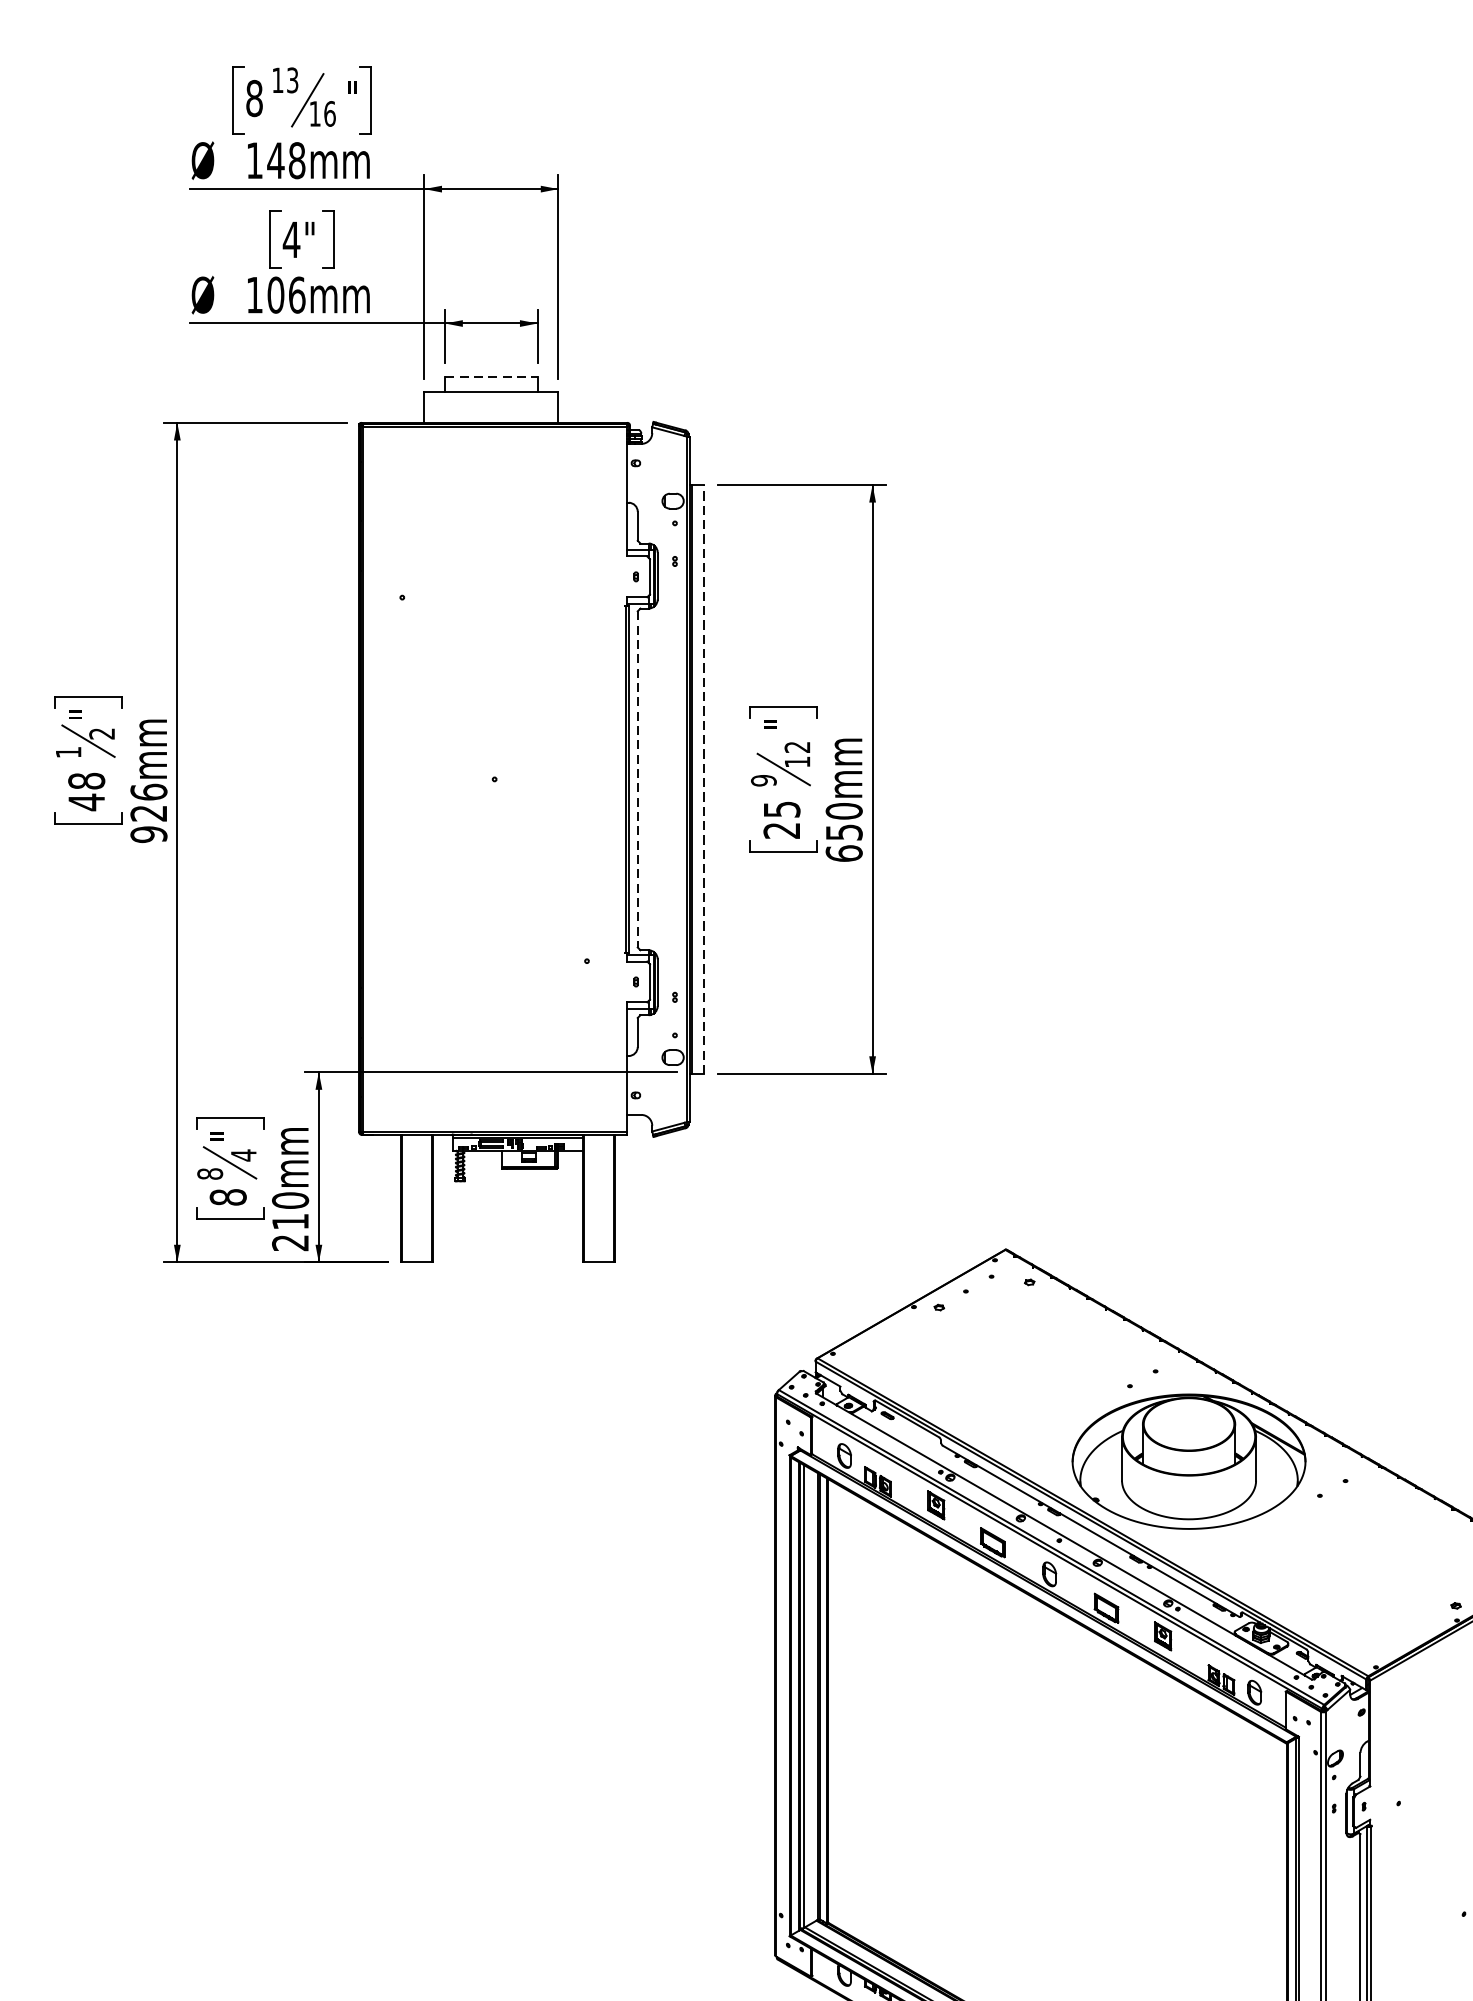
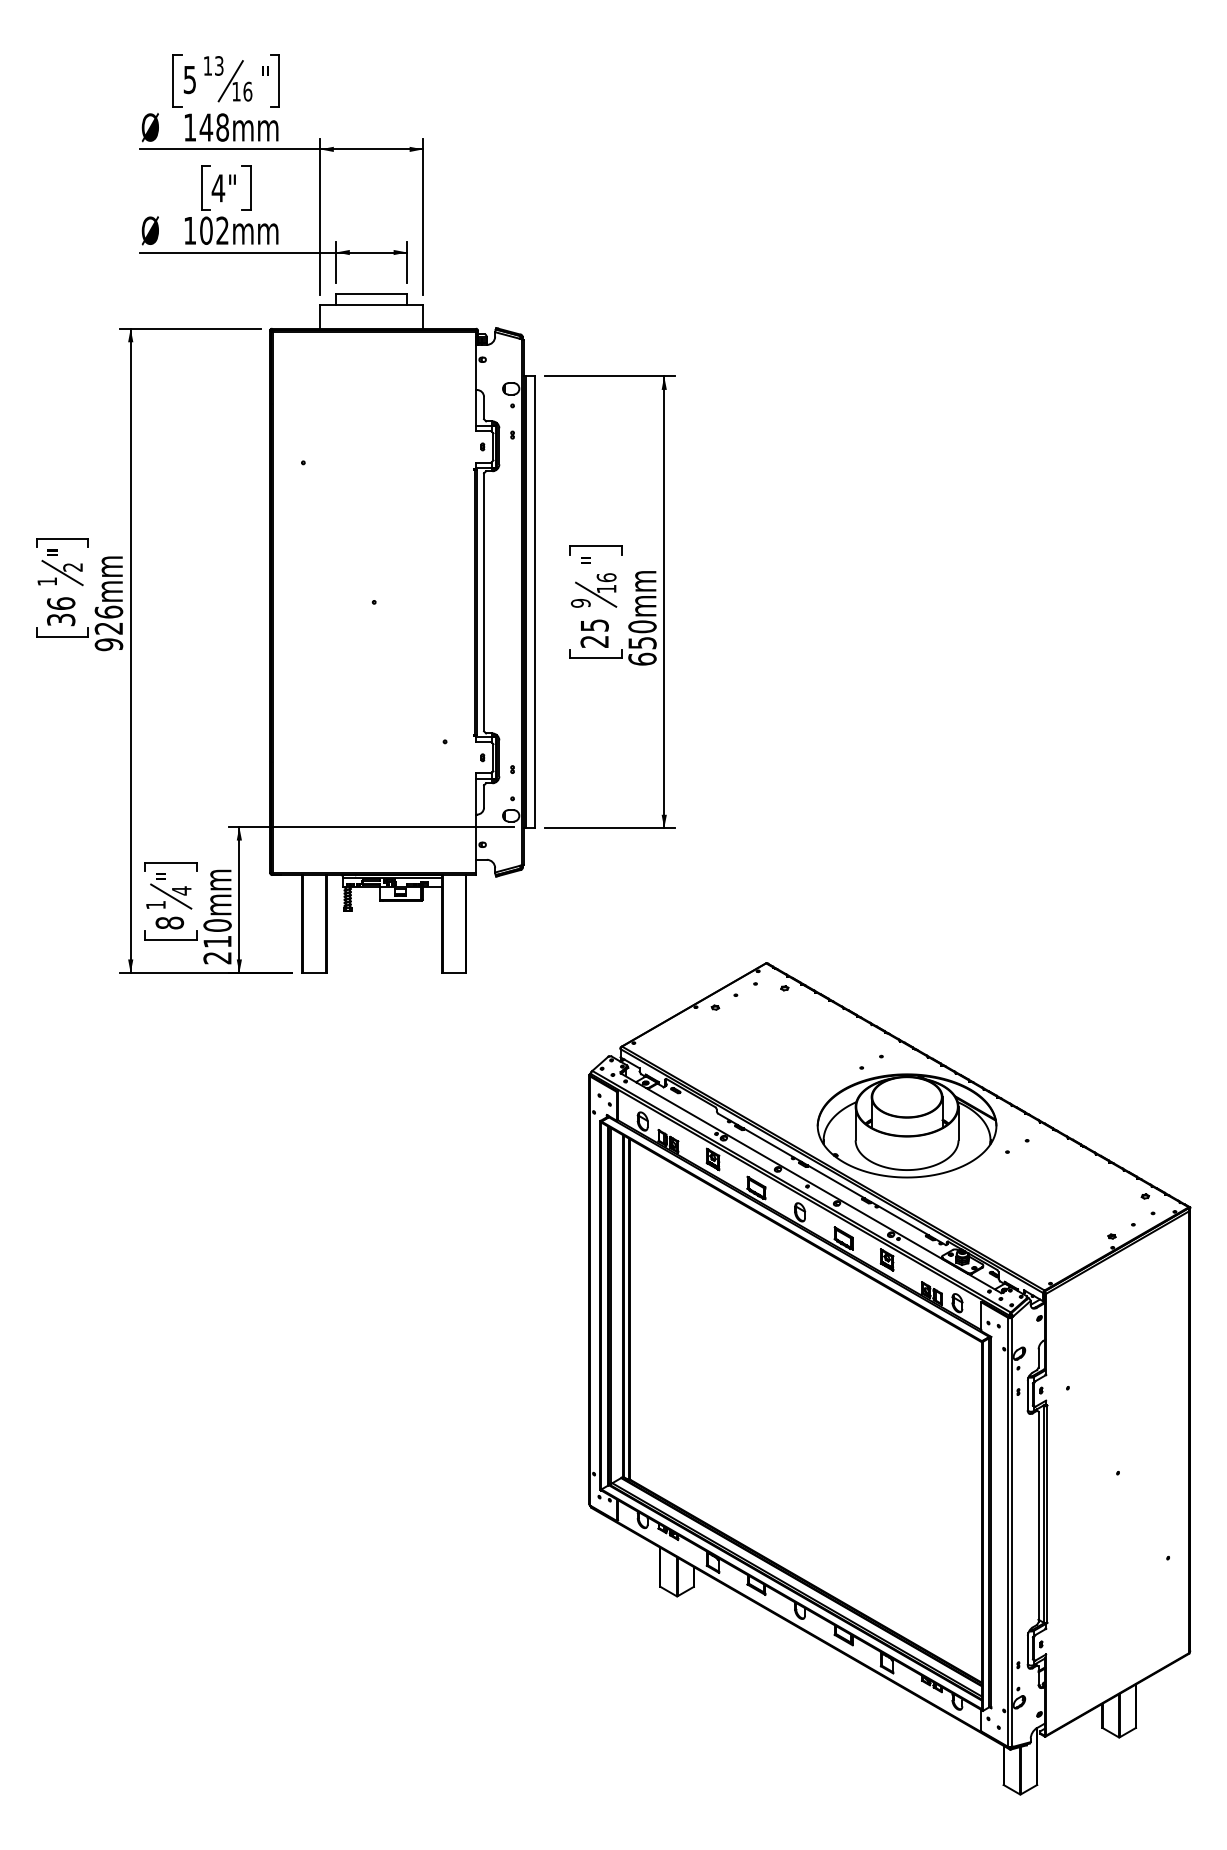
text: (253, 98) -> (189, 79), 8 -> 5
text: (296, 294) -> (222, 230), 106mm -> 102mm
line: (492, 376) -> (372, 293), dashed -> solid
text: (797, 747) -> (606, 577), 12 -> 16
line: (703, 778) -> (534, 601), dashed -> solid
line: (638, 779) -> (484, 602), dashed -> solid
text: (87, 791) -> (61, 611), 48 -> 36
text: (209, 1173) -> (155, 904), 8 -> 1

